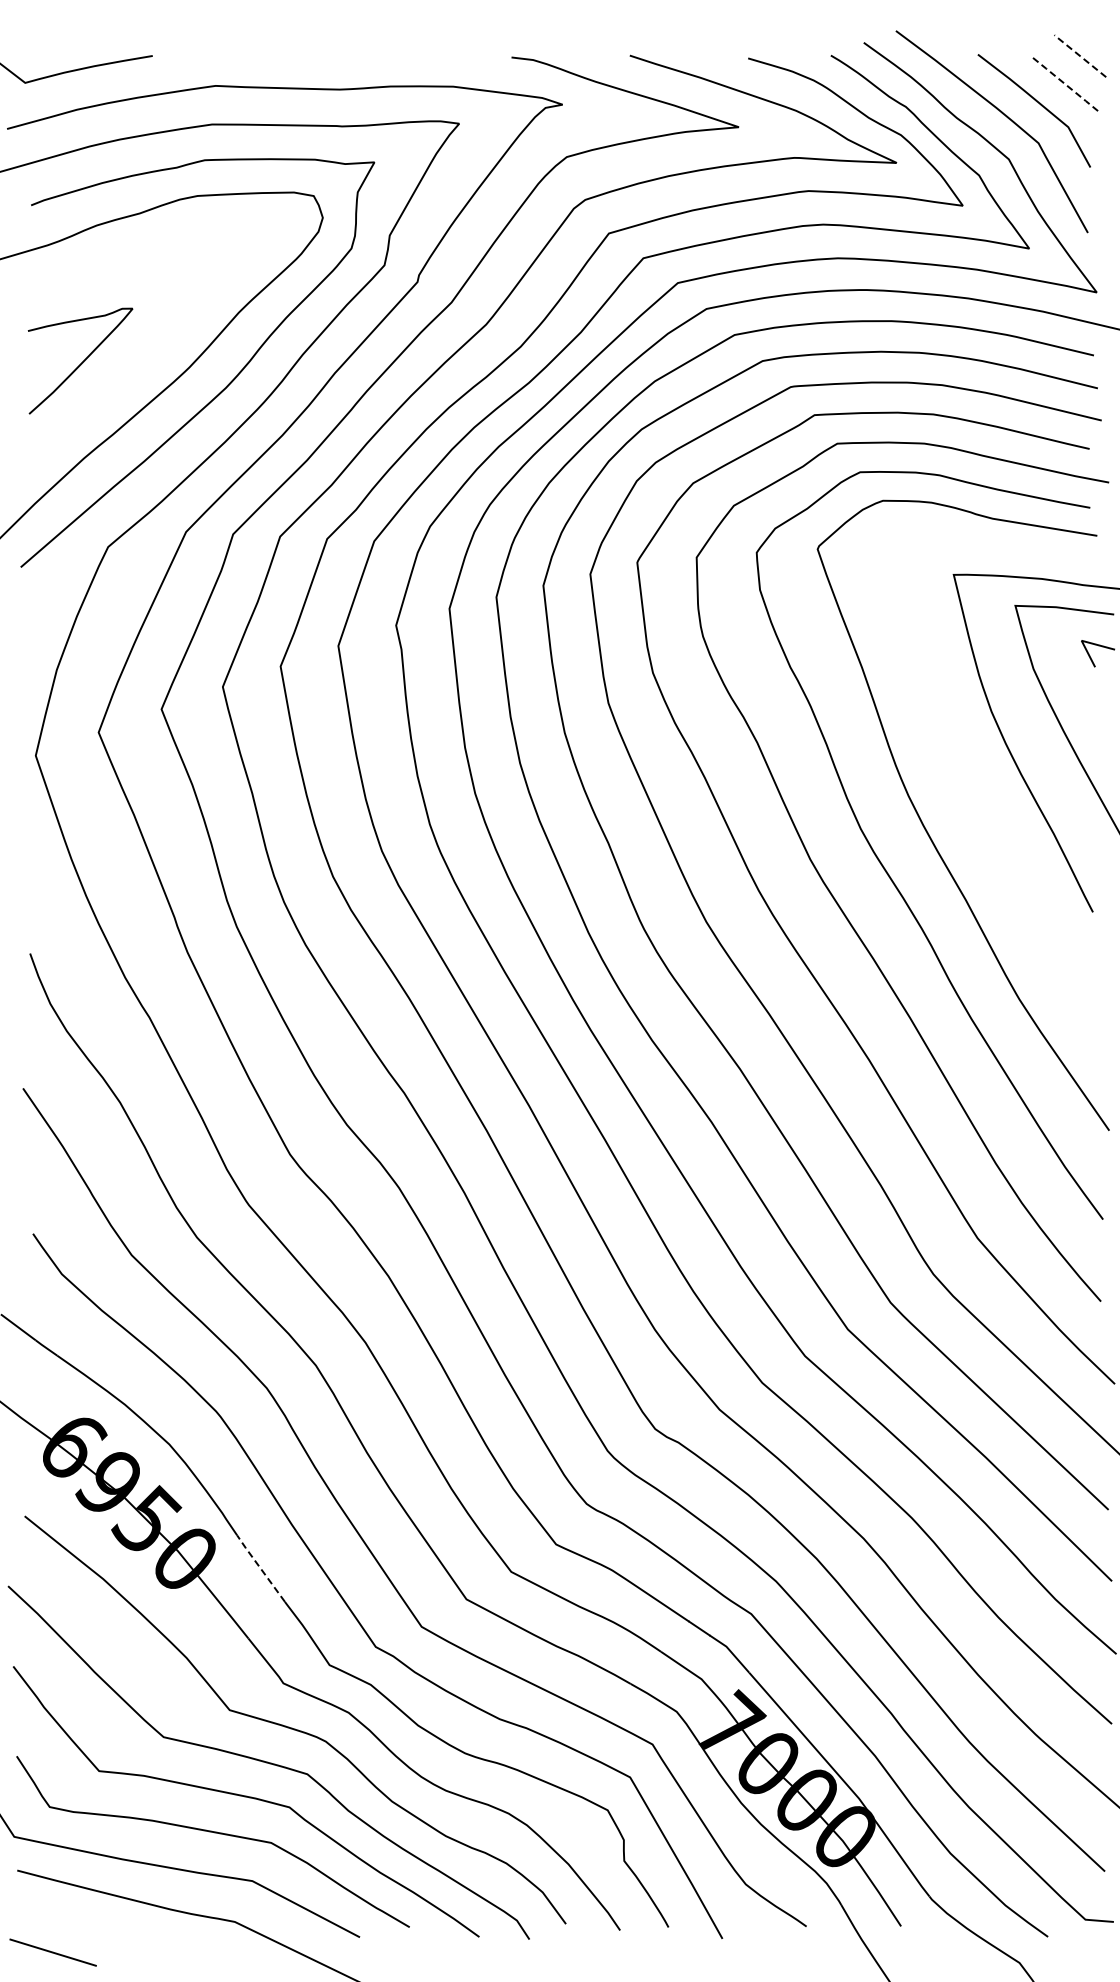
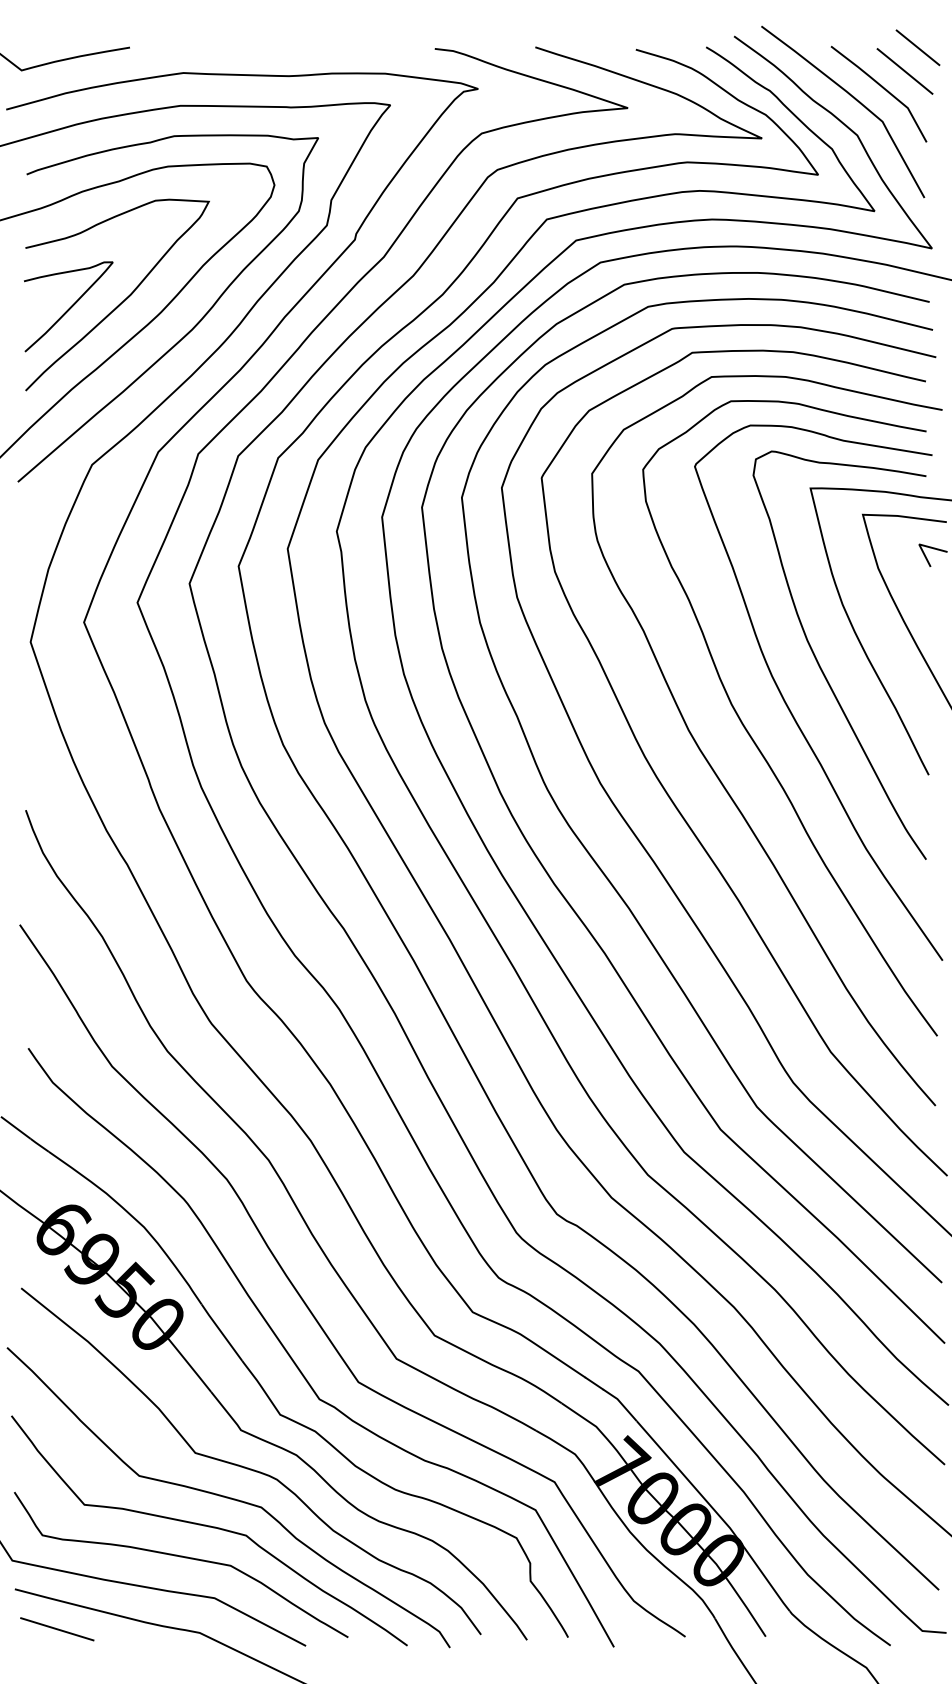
line: (1079, 55) -> (917, 47), dashed -> solid
line: (1064, 83) -> (904, 70), dashed -> solid
curve: (143, 354) -> (122, 301), added
curve: (965, 783) -> (820, 665), added
line: (260, 1568) -> (221, 1332), dashed -> solid
line: (52, 1952) -> (56, 1629), moved

